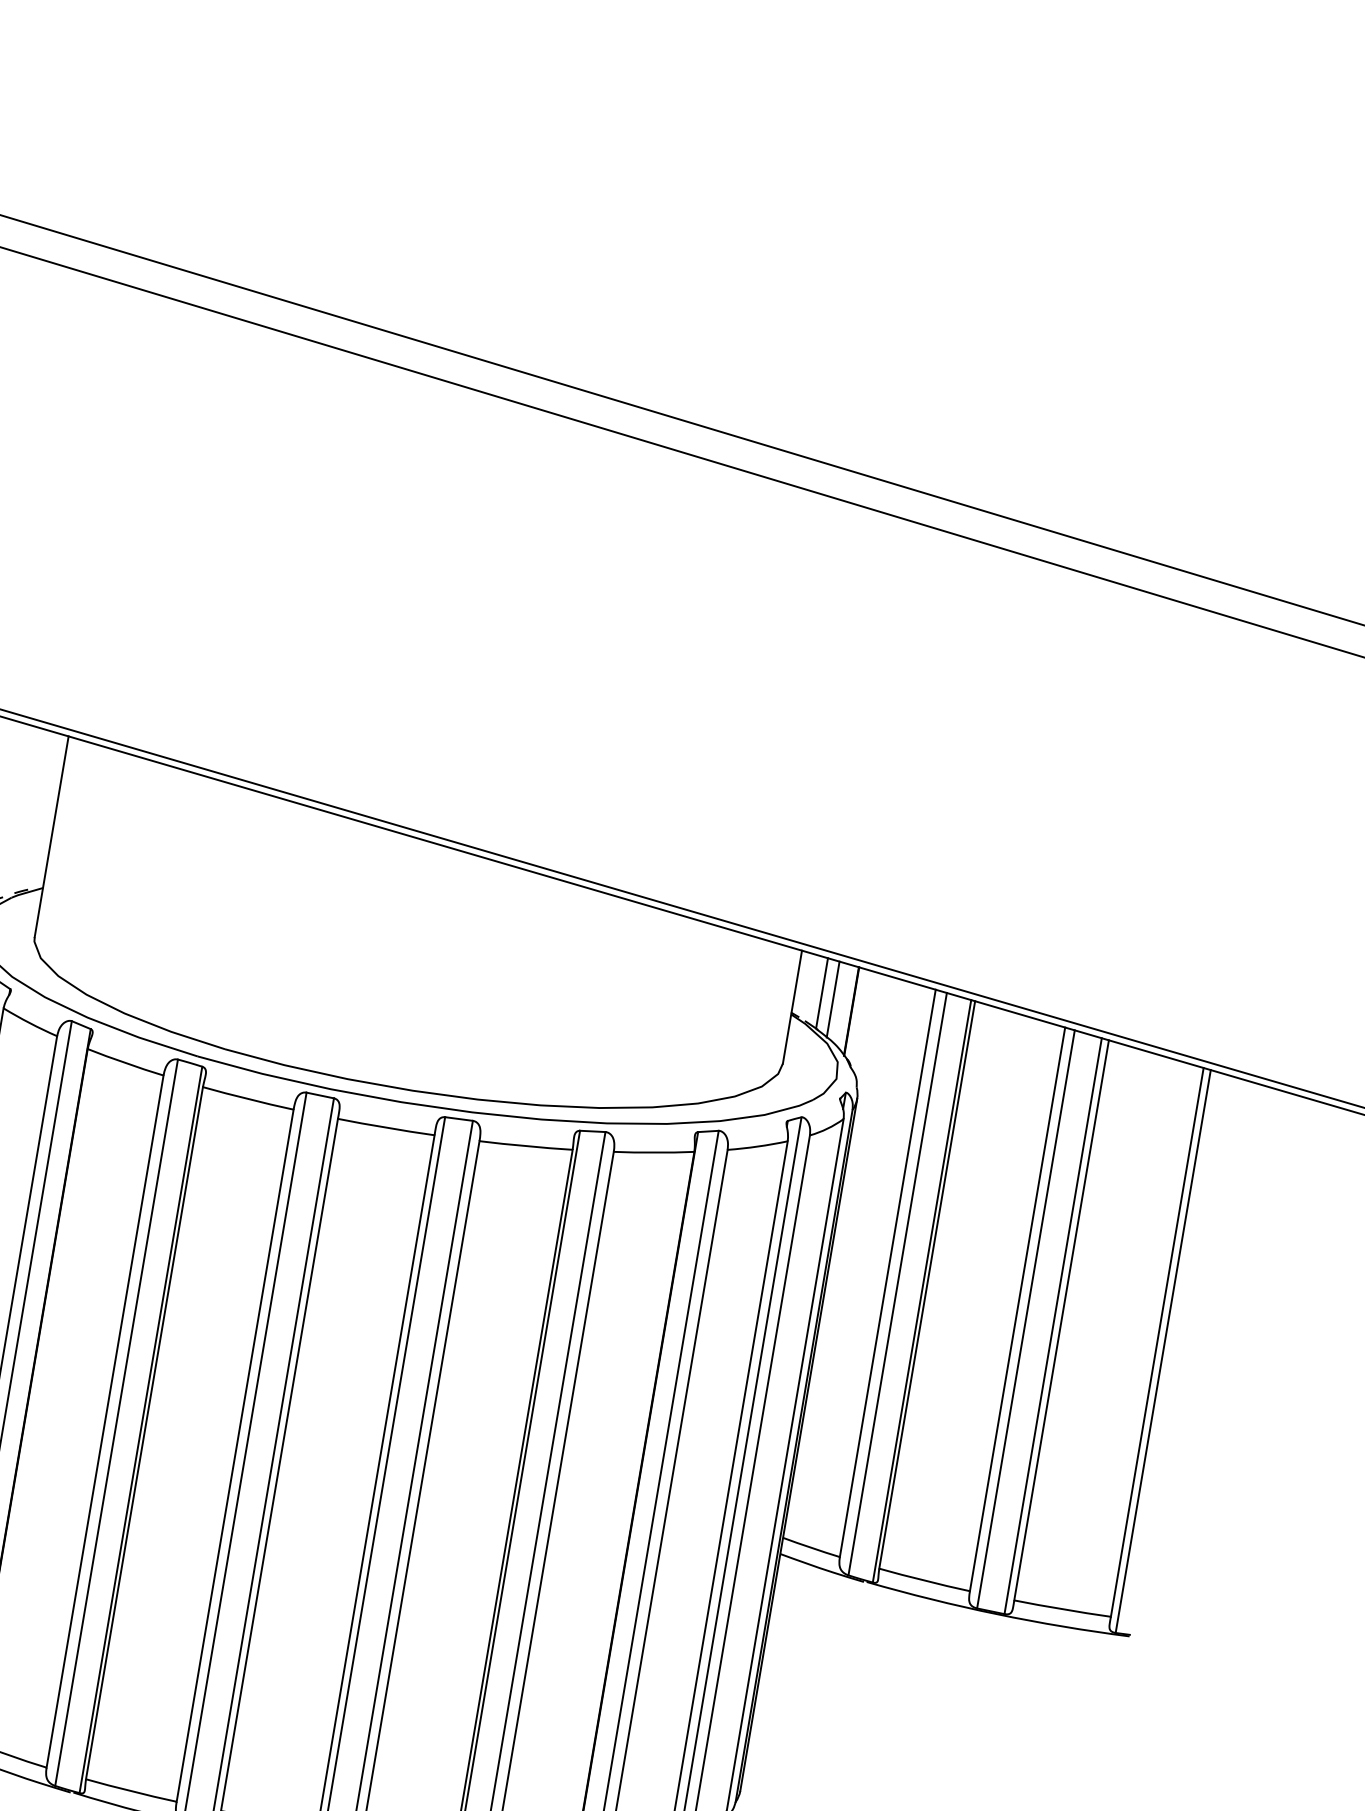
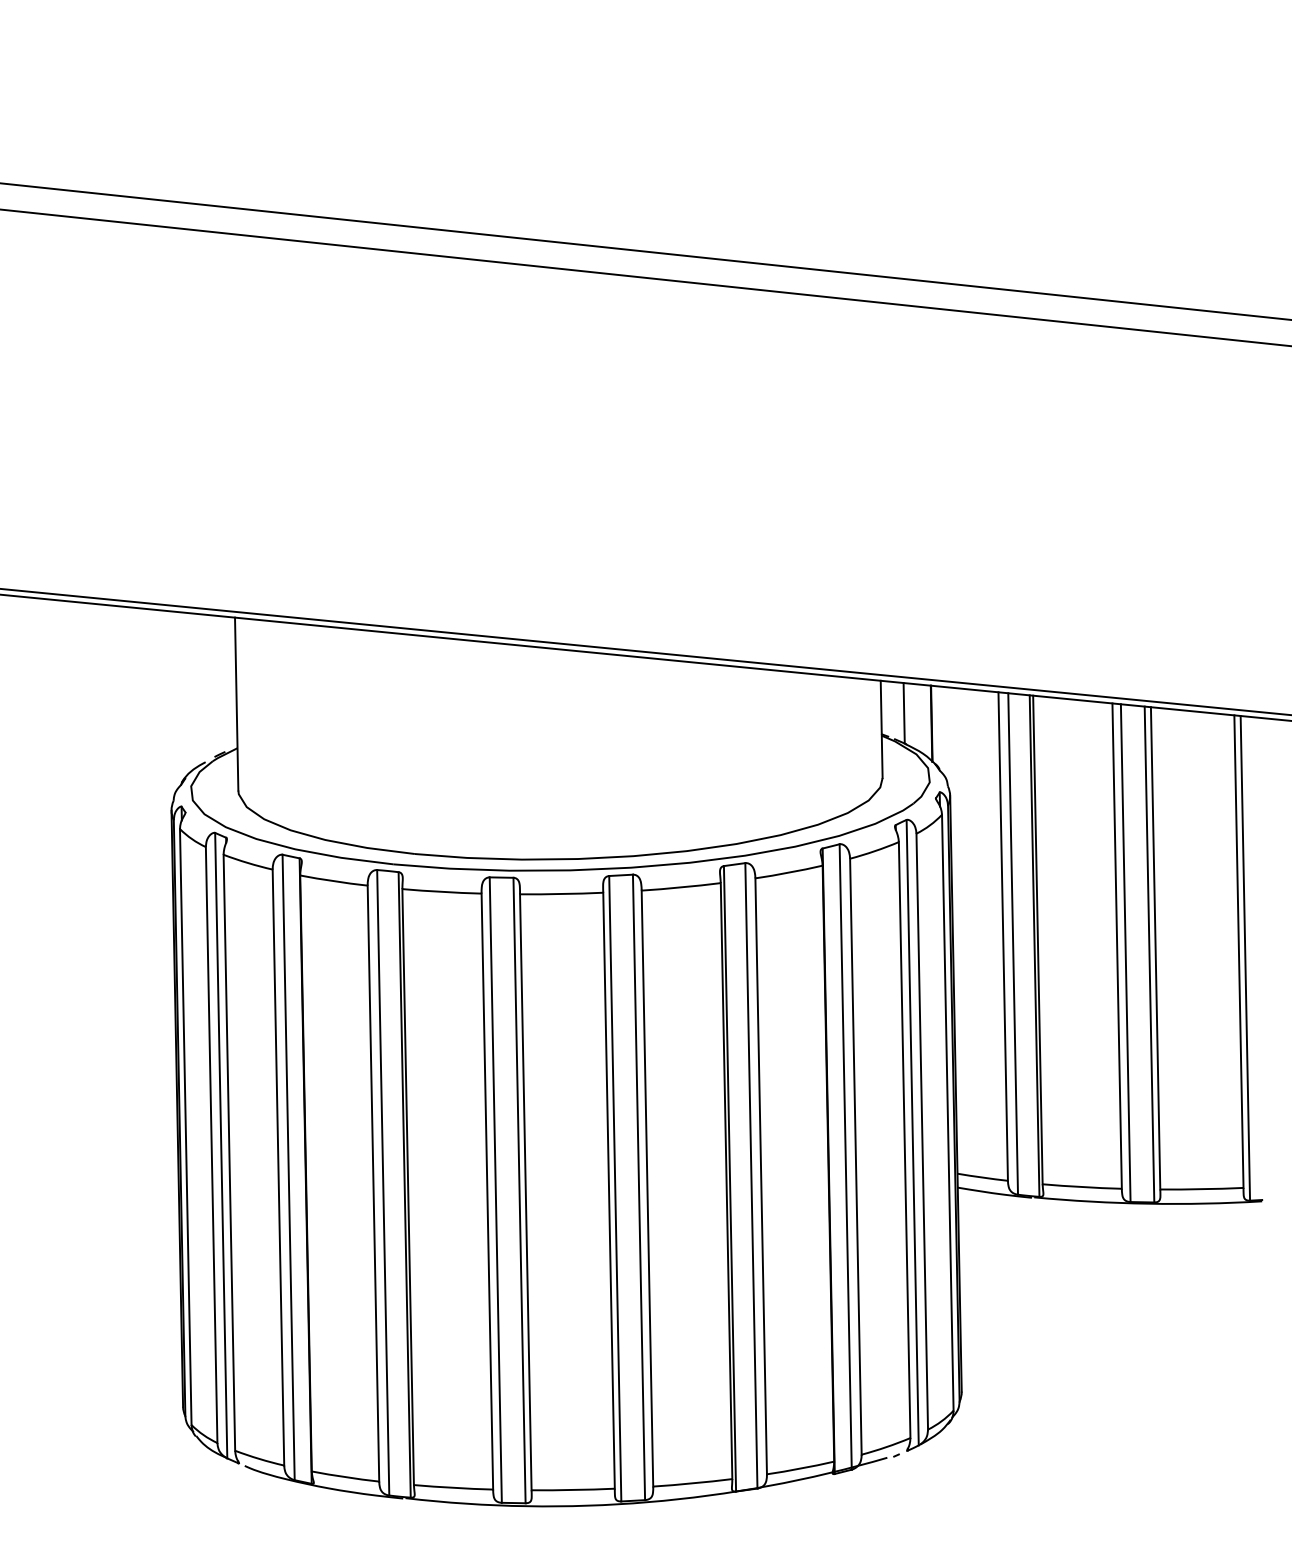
line: (833, 999) -> (914, 716), removed

